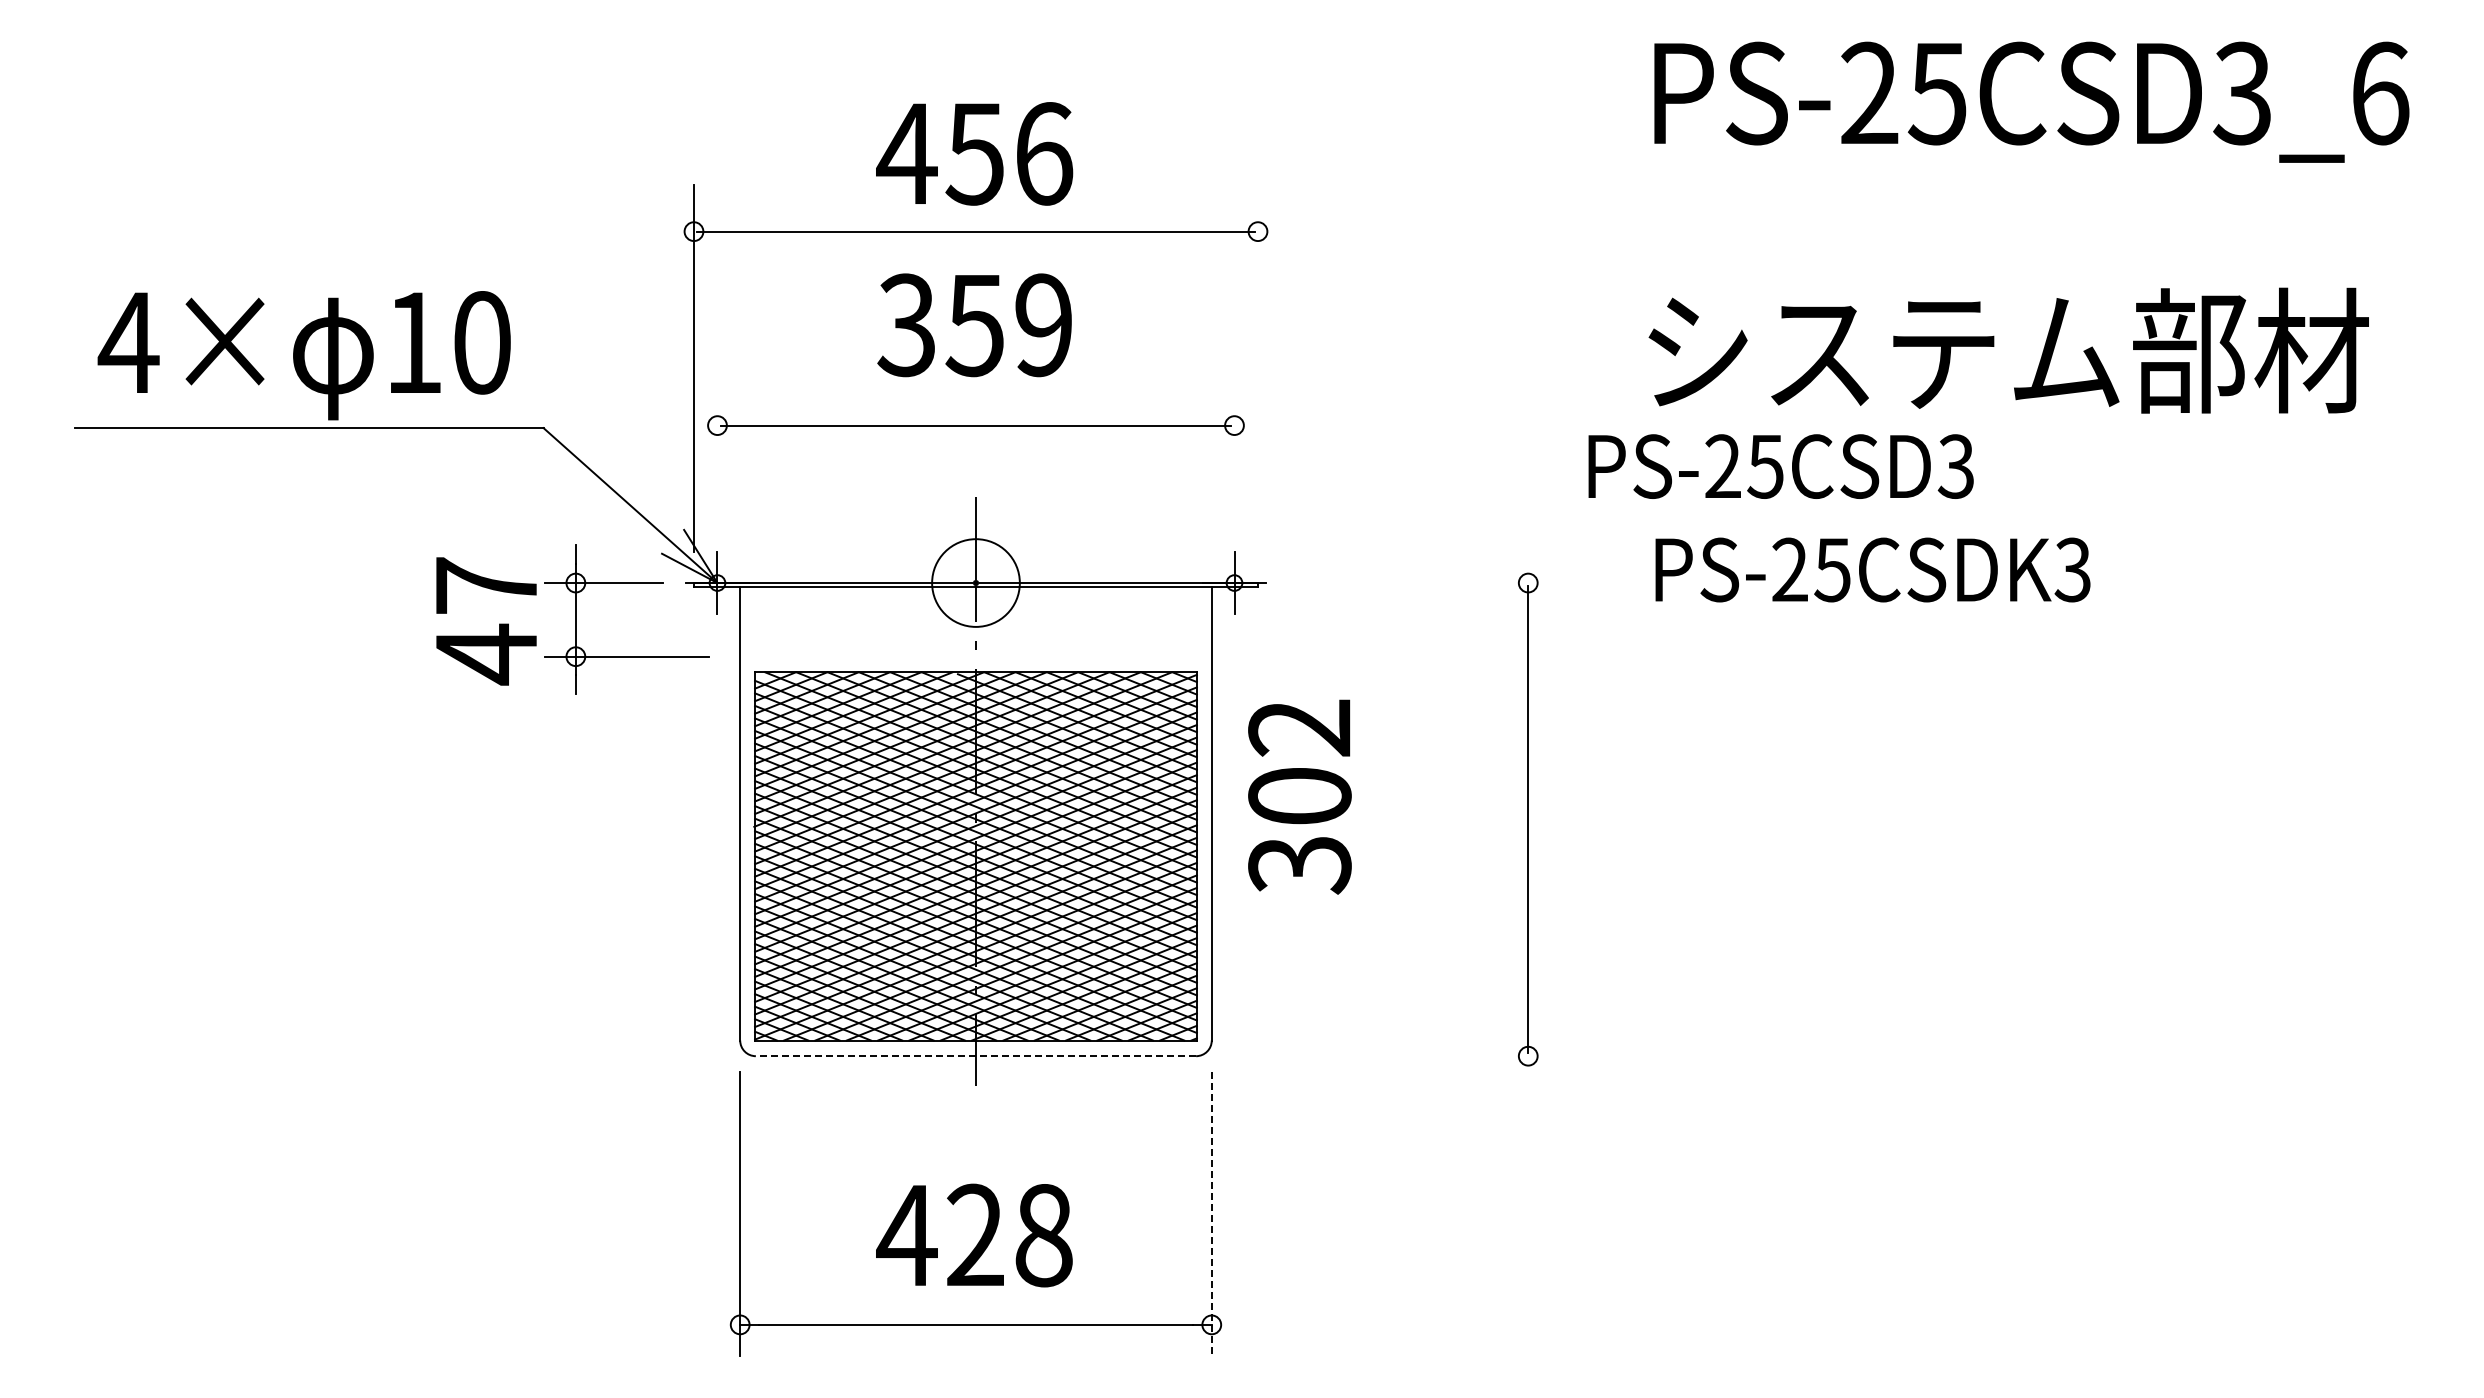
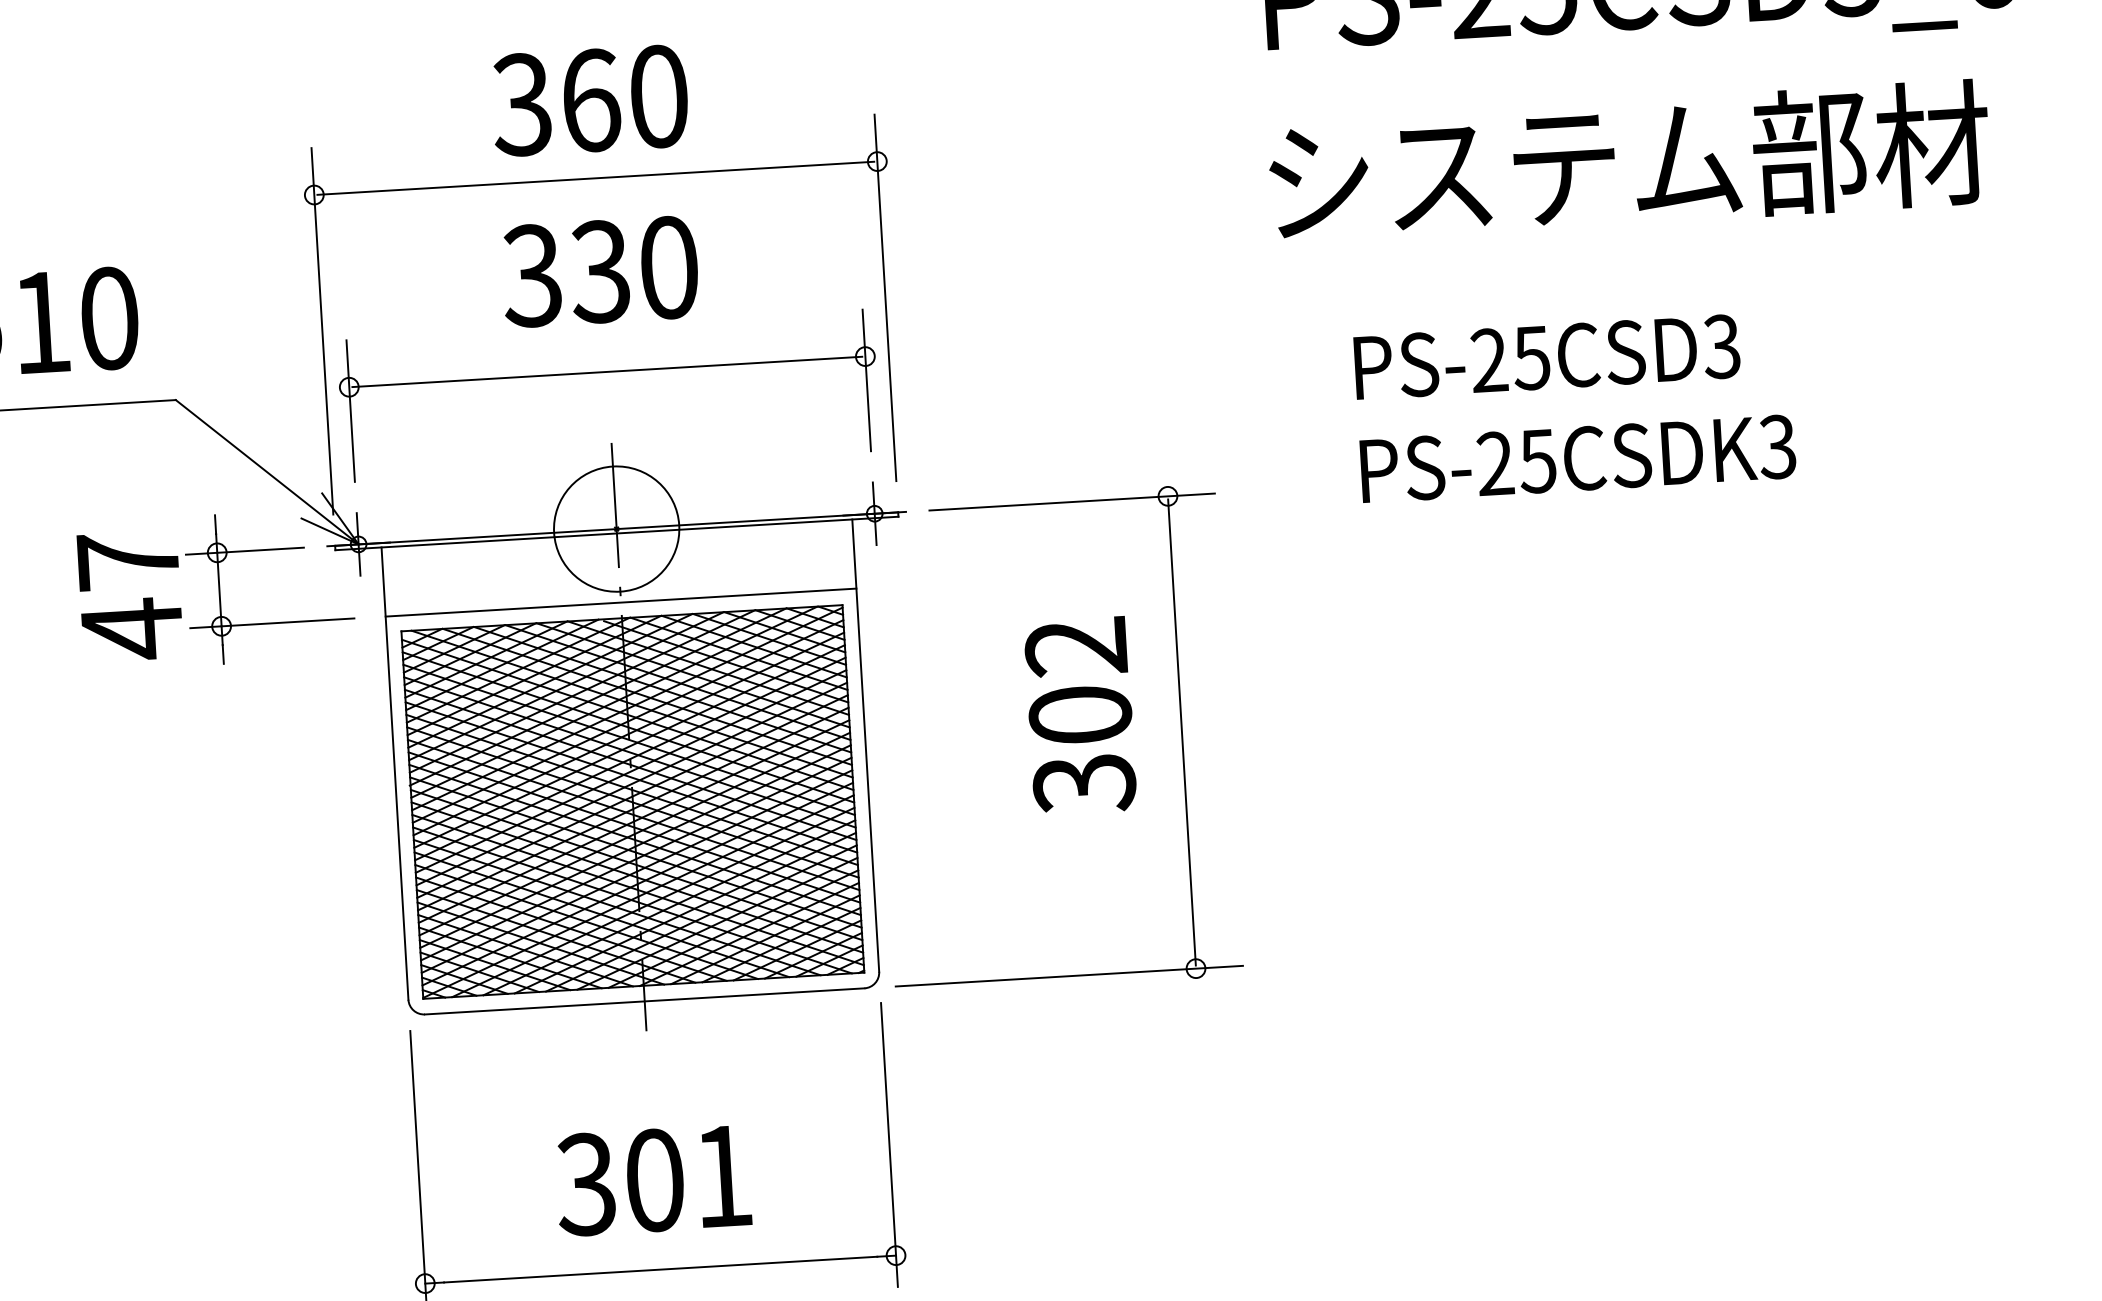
text: (974, 153) -> (589, 100), 456 -> 360
text: (1008, 325) -> (633, 270), 359 -> 330
text: (2008, 350) -> (1629, 161), moved
line: (1257, 367) -> (884, 297), added
line: (717, 449) -> (350, 411), added
line: (1234, 449) -> (866, 380), added
text: (1780, 466) -> (1546, 357), moved
text: (1872, 569) -> (1577, 458), moved
circle: (975, 582) -> (616, 528), size x1.43
line: (1432, 583) -> (1072, 502), added
line: (975, 656) -> (620, 602), added
text: (1299, 796) -> (1080, 715), moved
line: (975, 1056) -> (644, 1001), dashed -> solid
line: (1401, 1056) -> (1069, 976), added
line: (1211, 1214) -> (889, 1145), dashed -> solid
text: (974, 1235) -> (653, 1180), 428 -> 301

